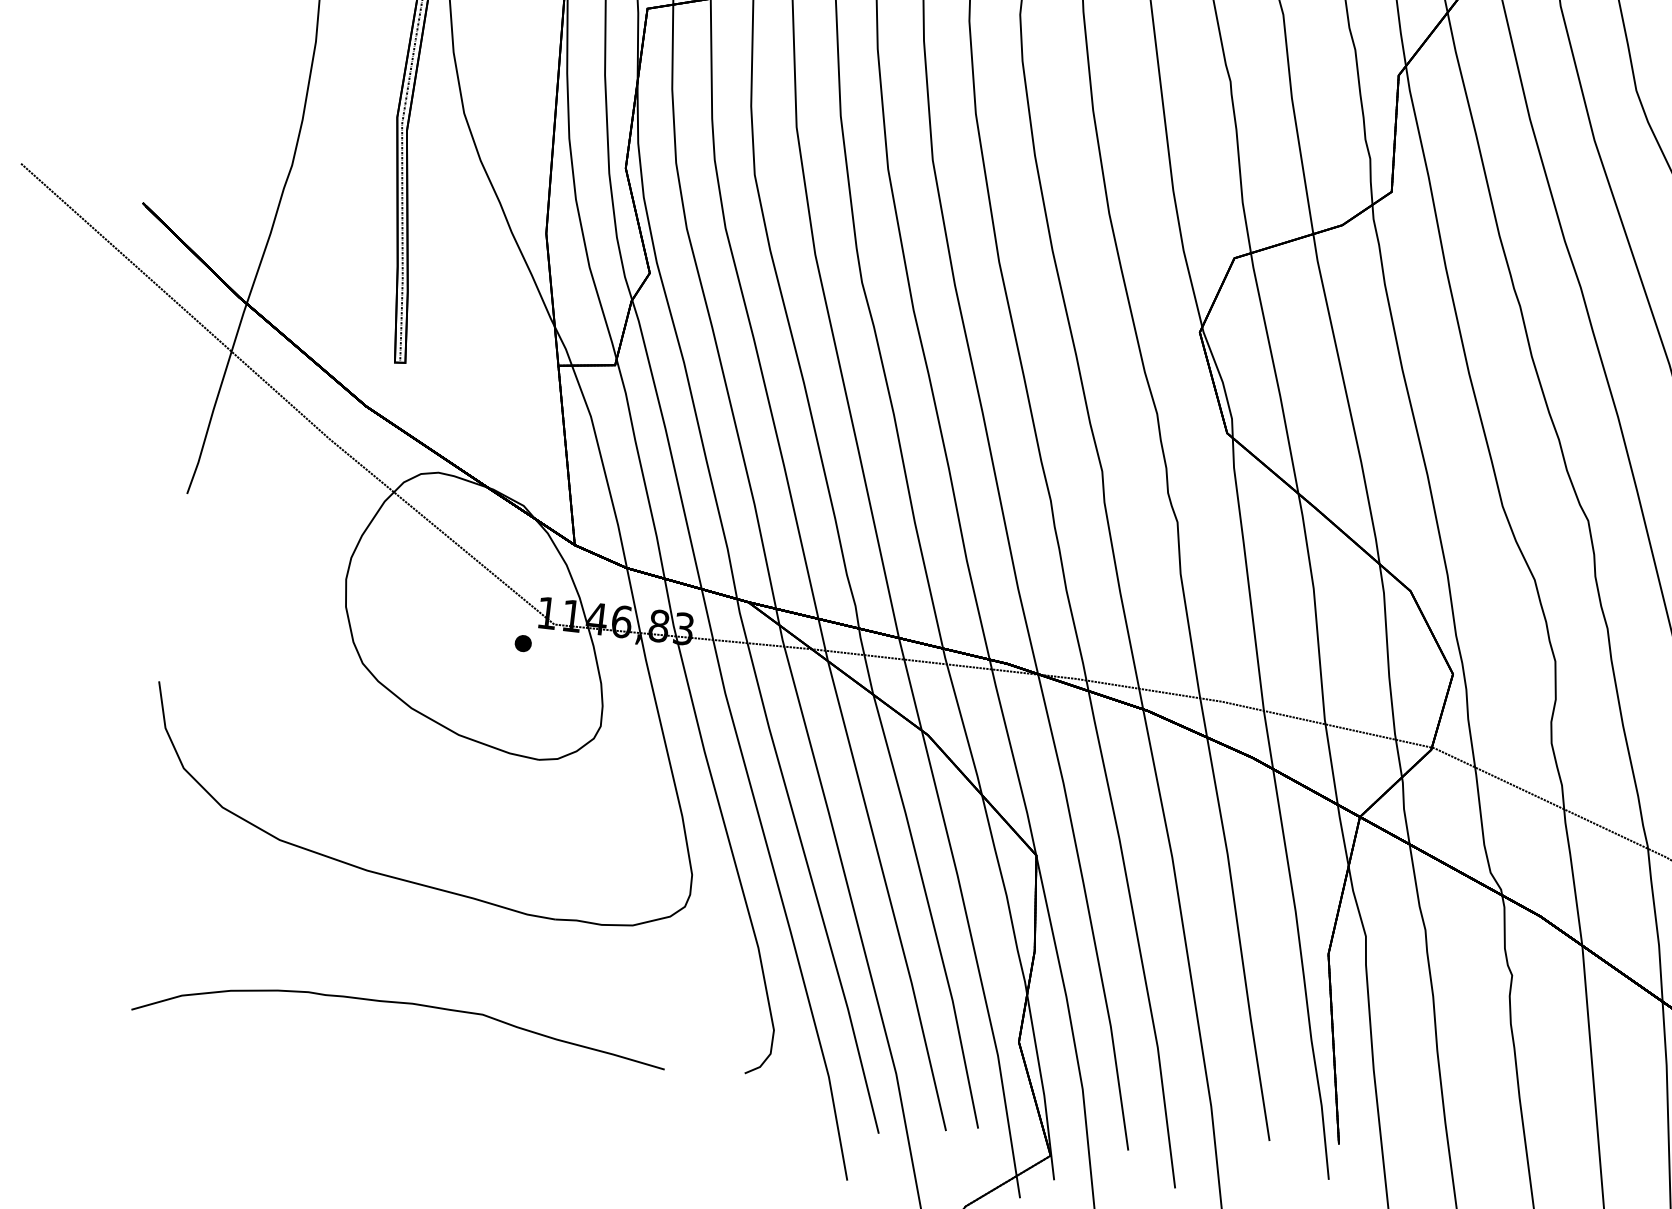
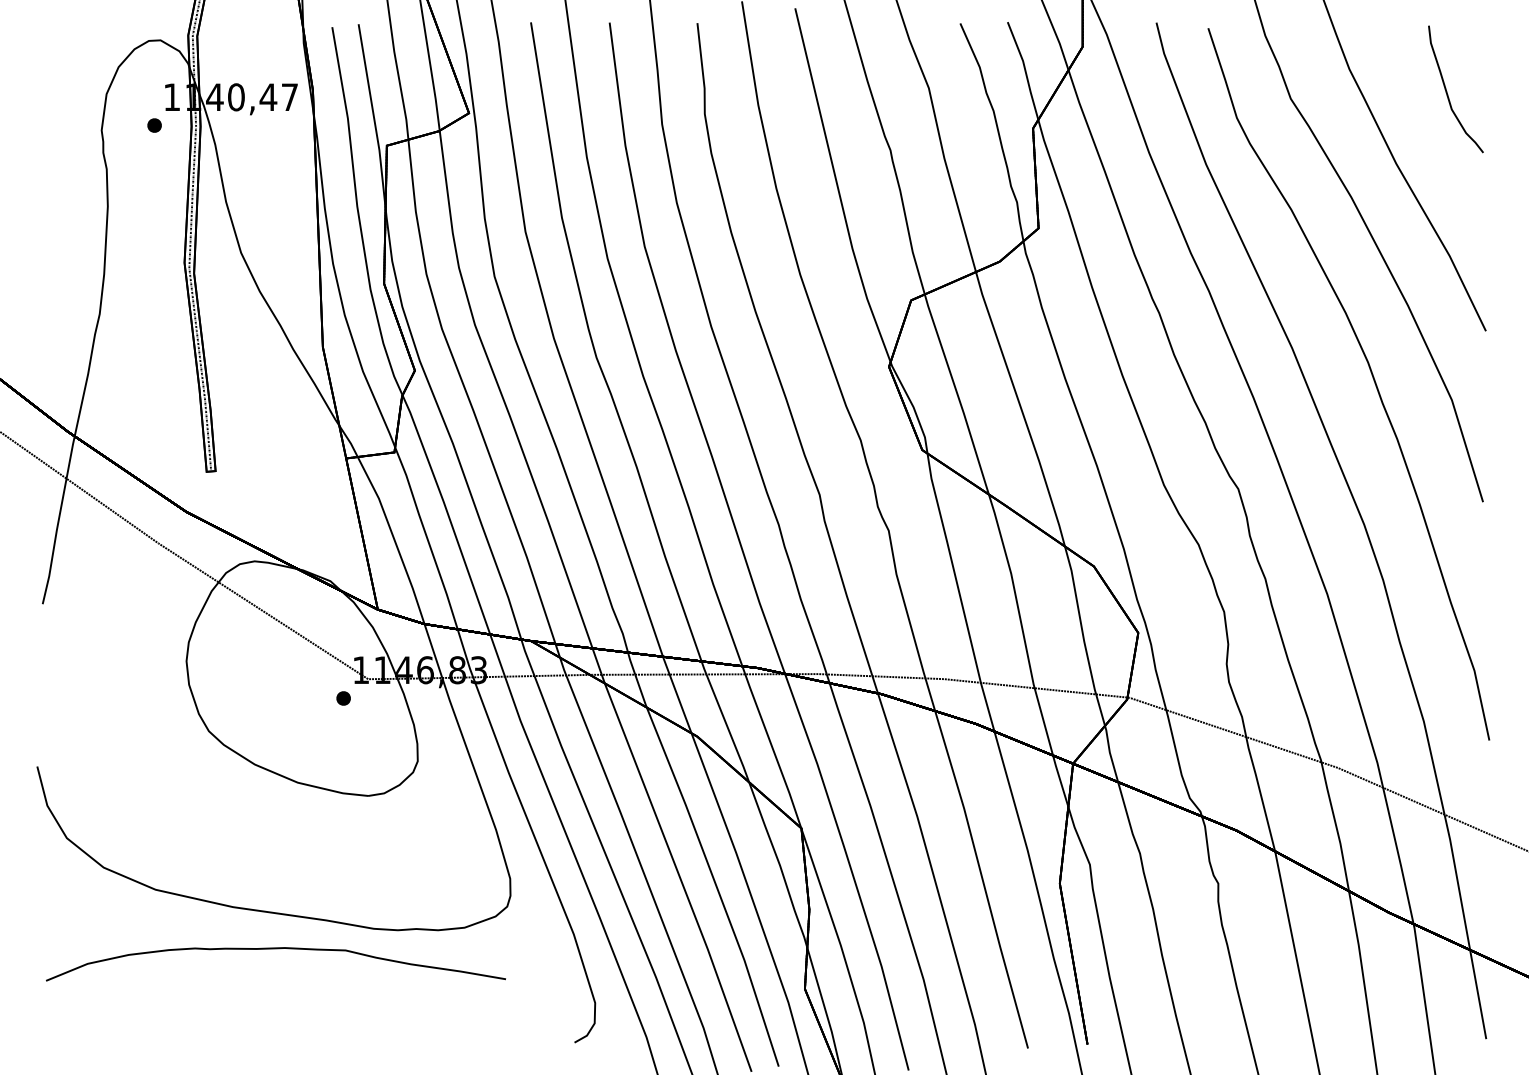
curve: (401, 1004) -> (275, 949), moved

